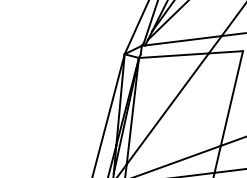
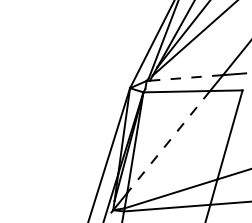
line: (183, 40) -> (186, 77), solid -> dashed
line: (167, 108) -> (168, 141), solid -> dashed

